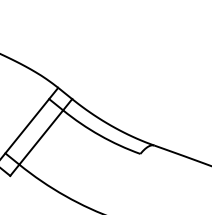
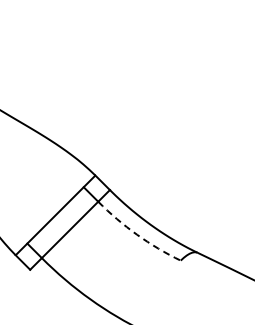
arc: (100, 135) -> (137, 234), solid -> dashed

